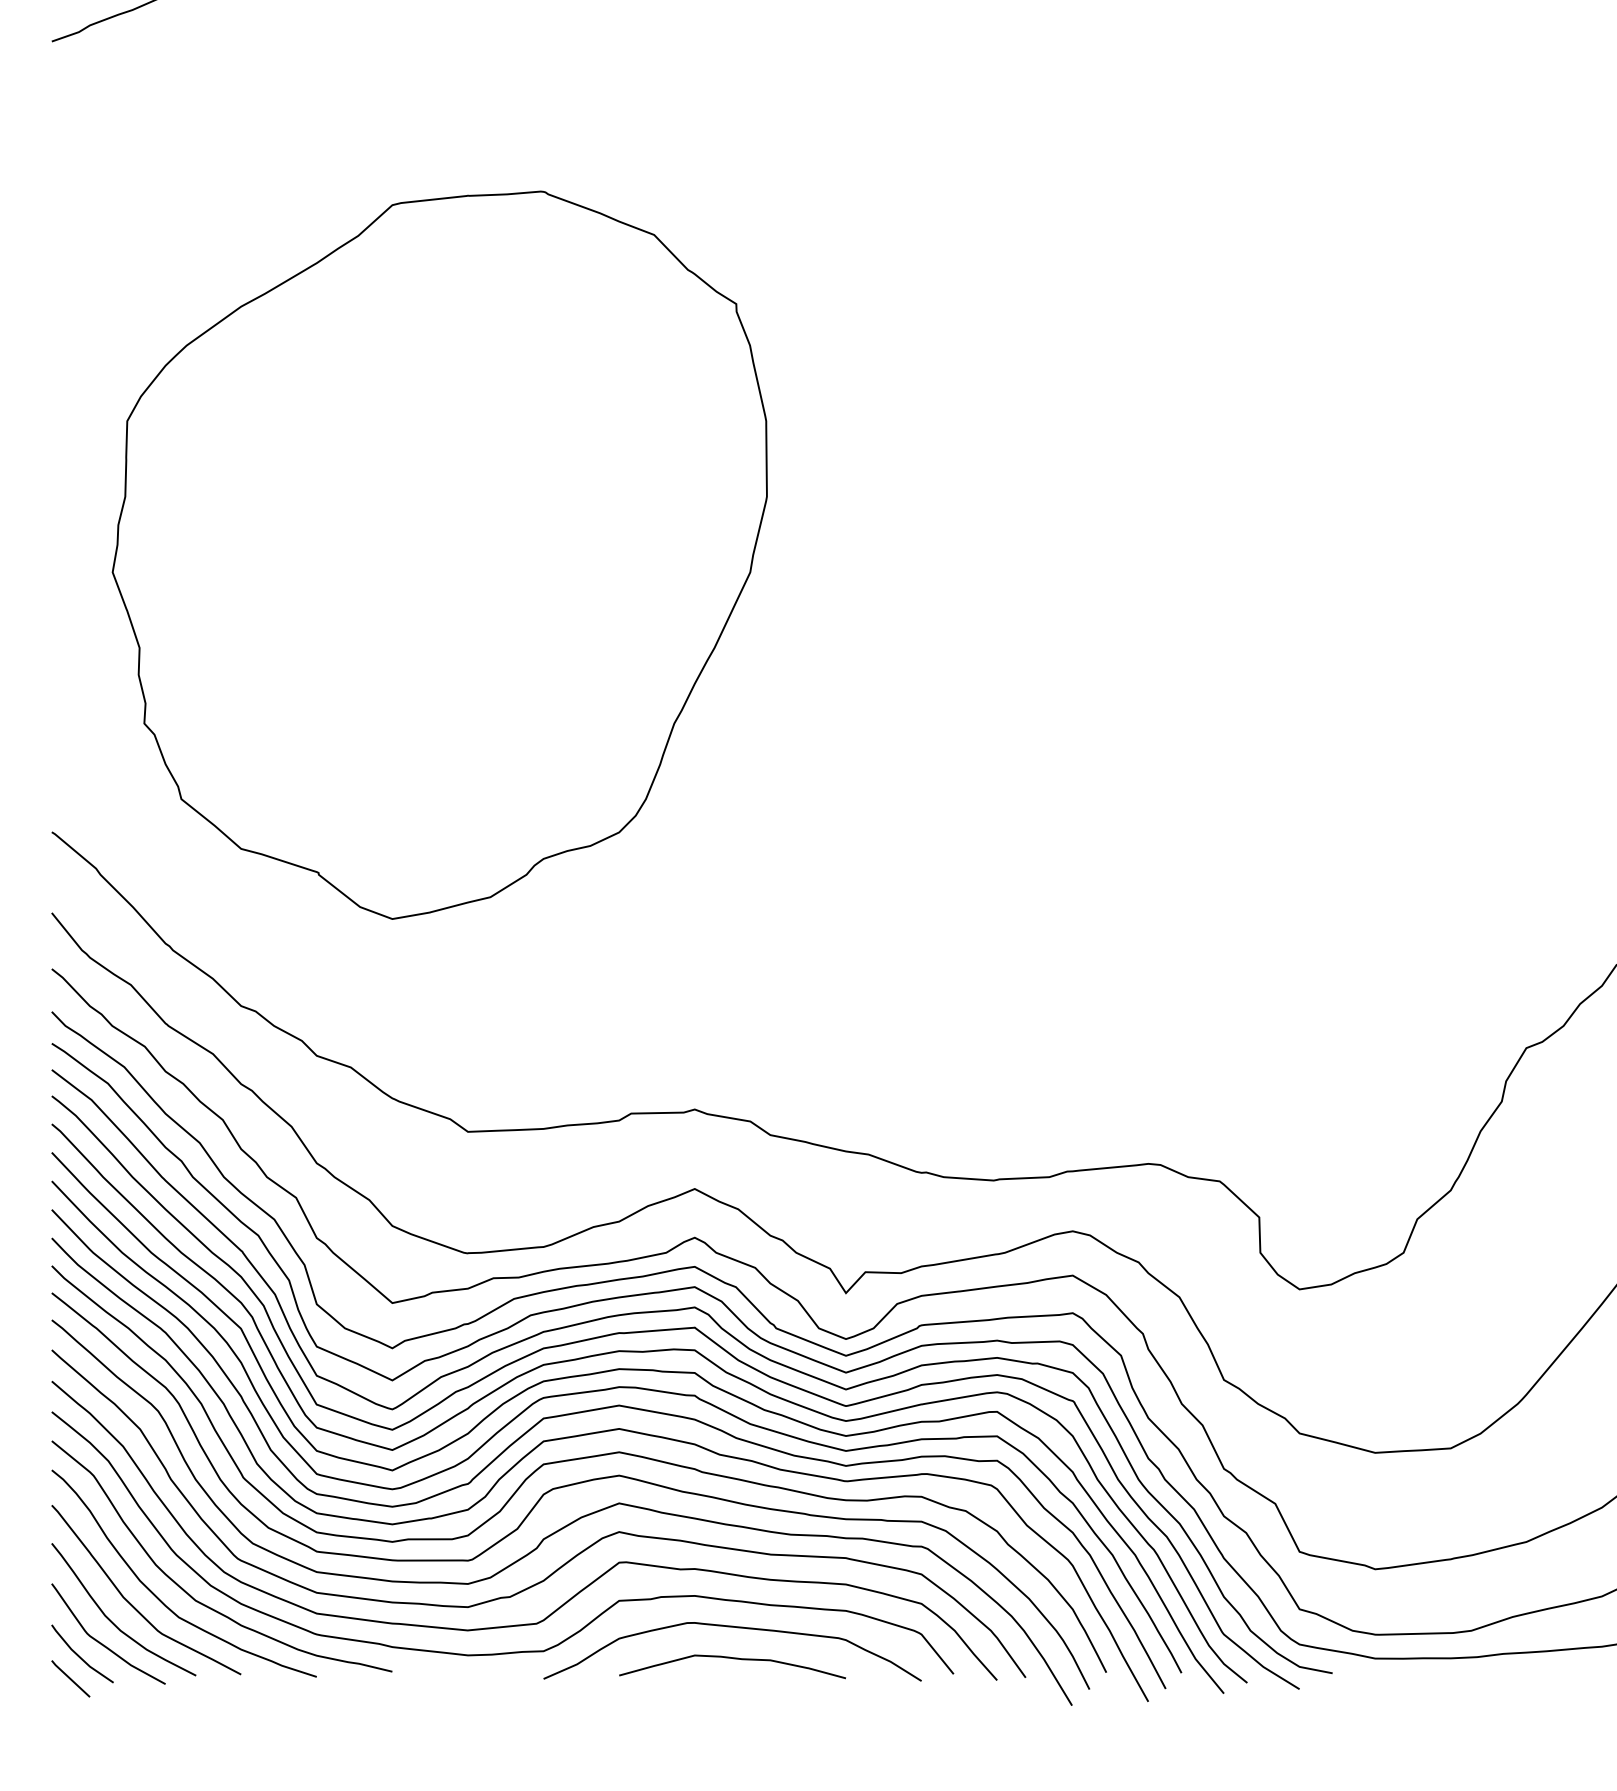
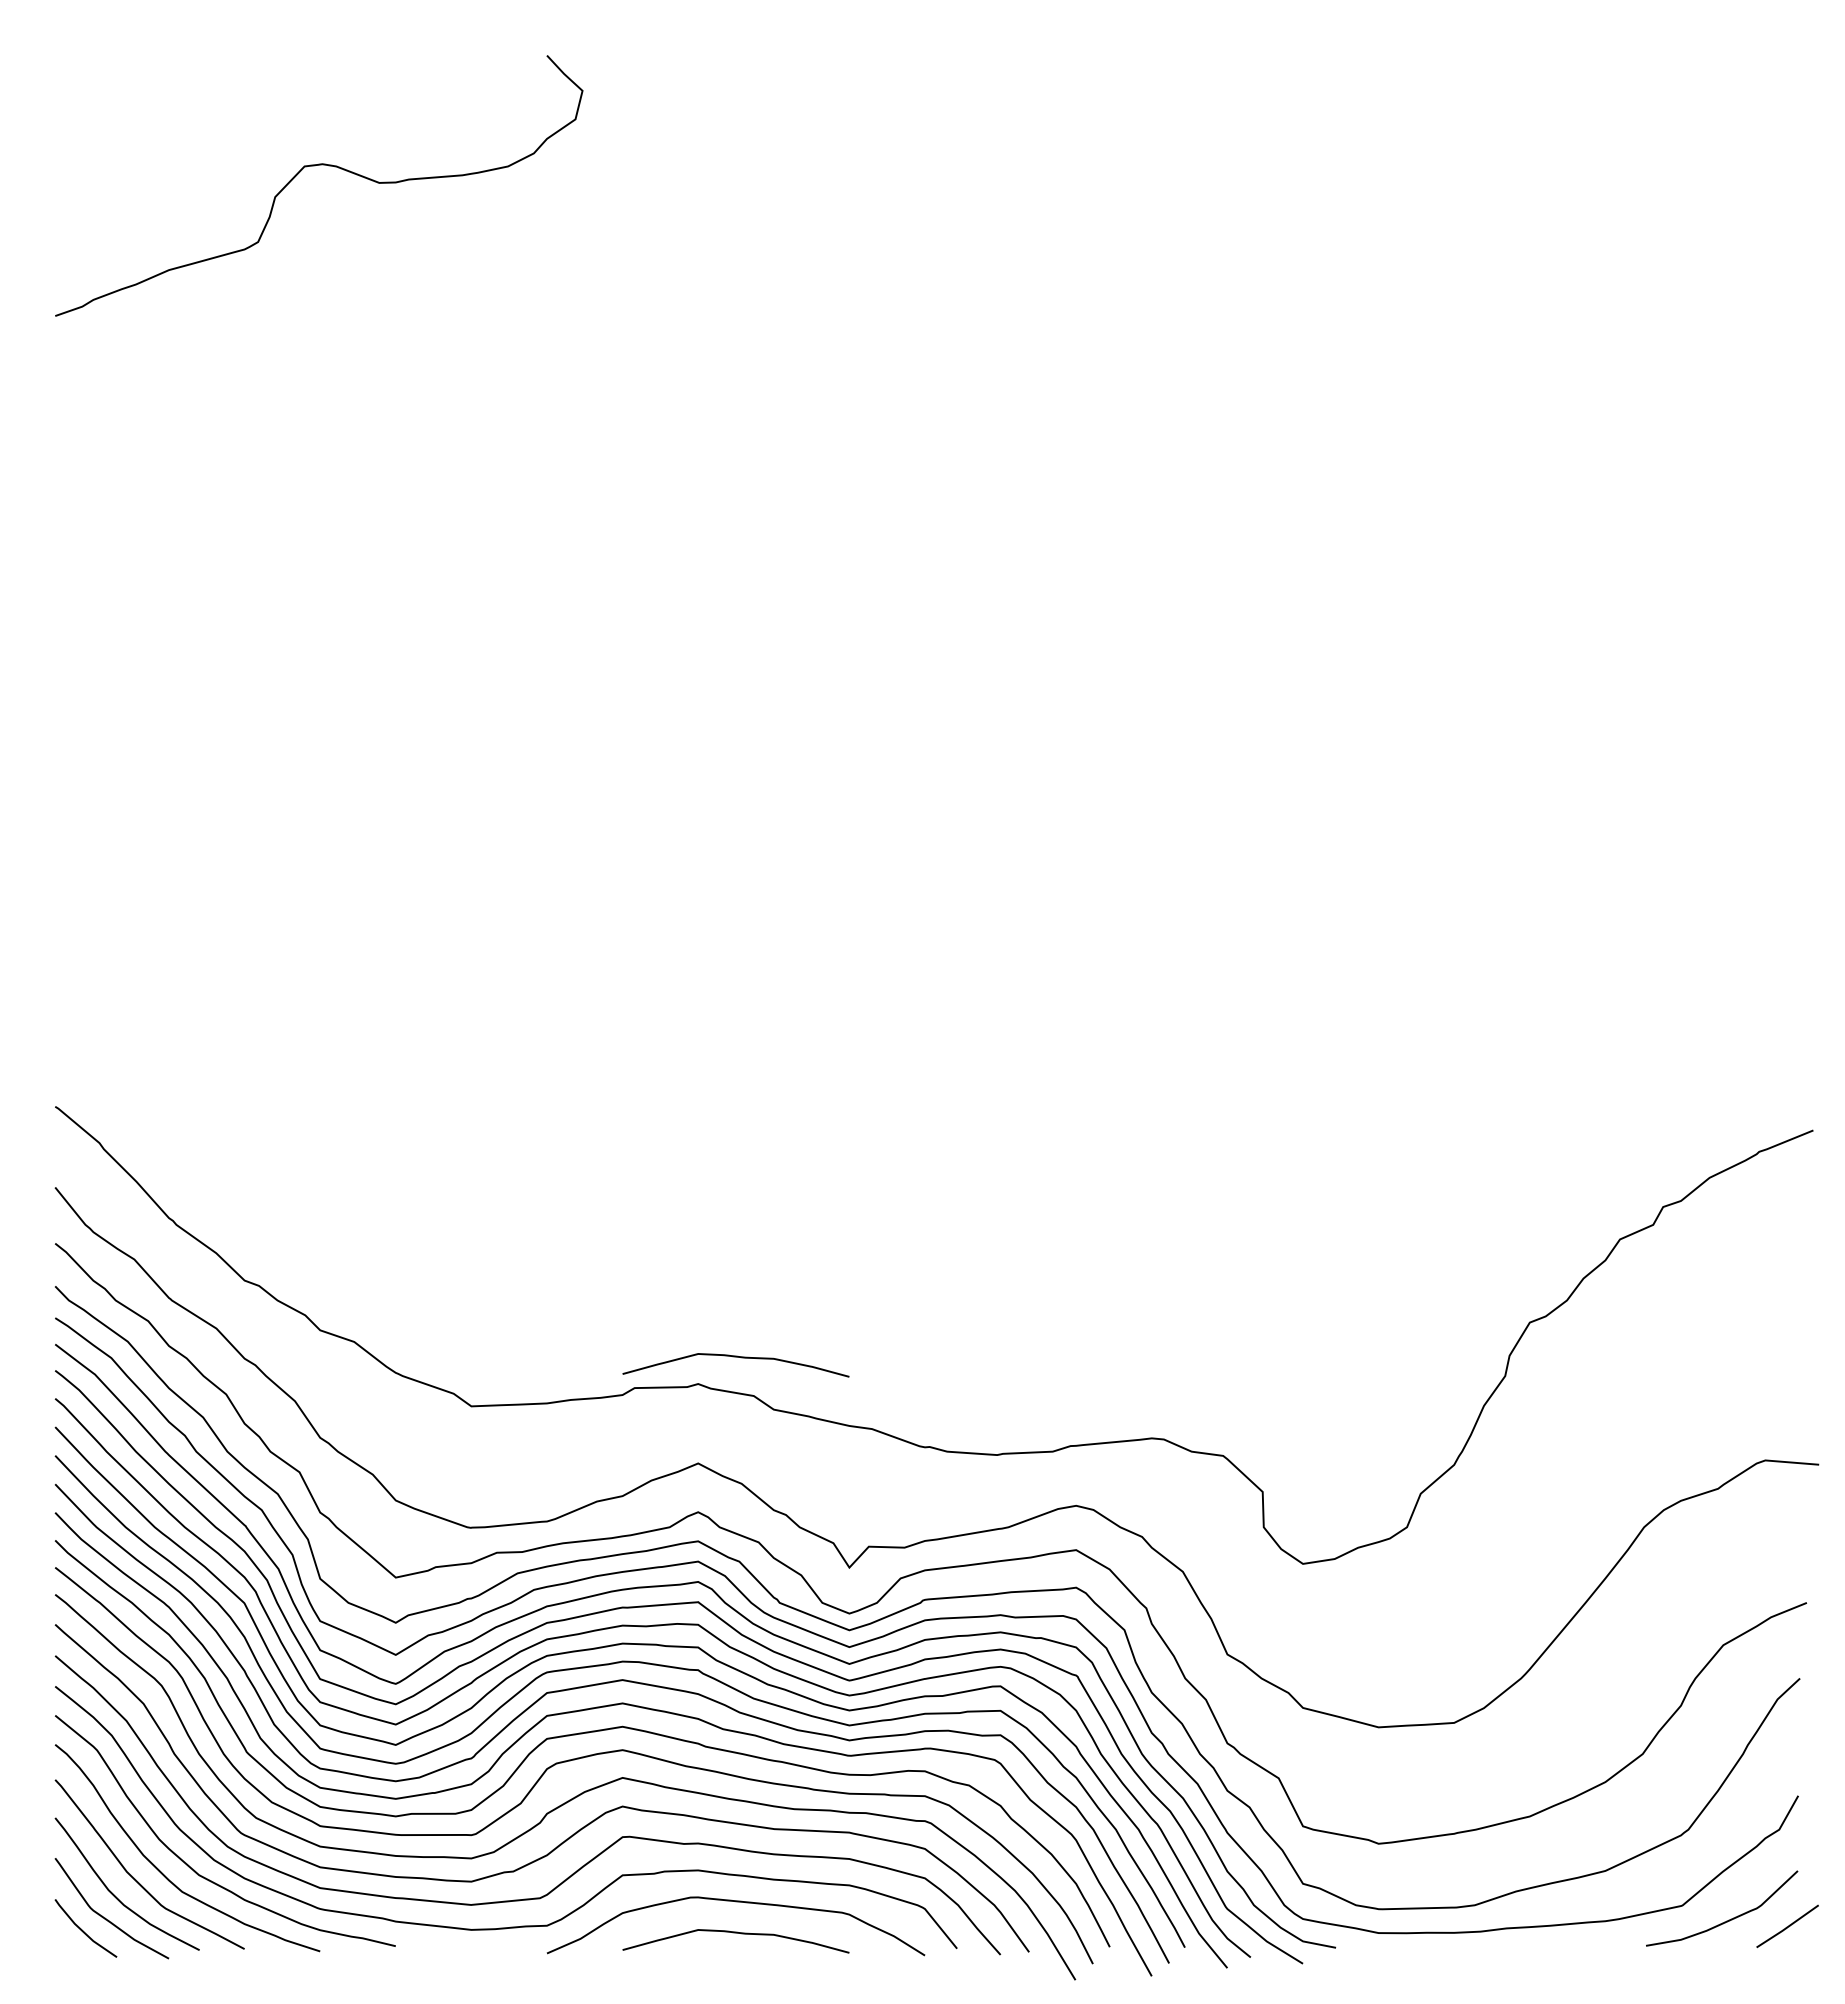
part: (440, 555) -> (443, 829), removed
curve: (732, 1083) -> (735, 1357), added
line: (70, 1678) -> (73, 1952), removed

